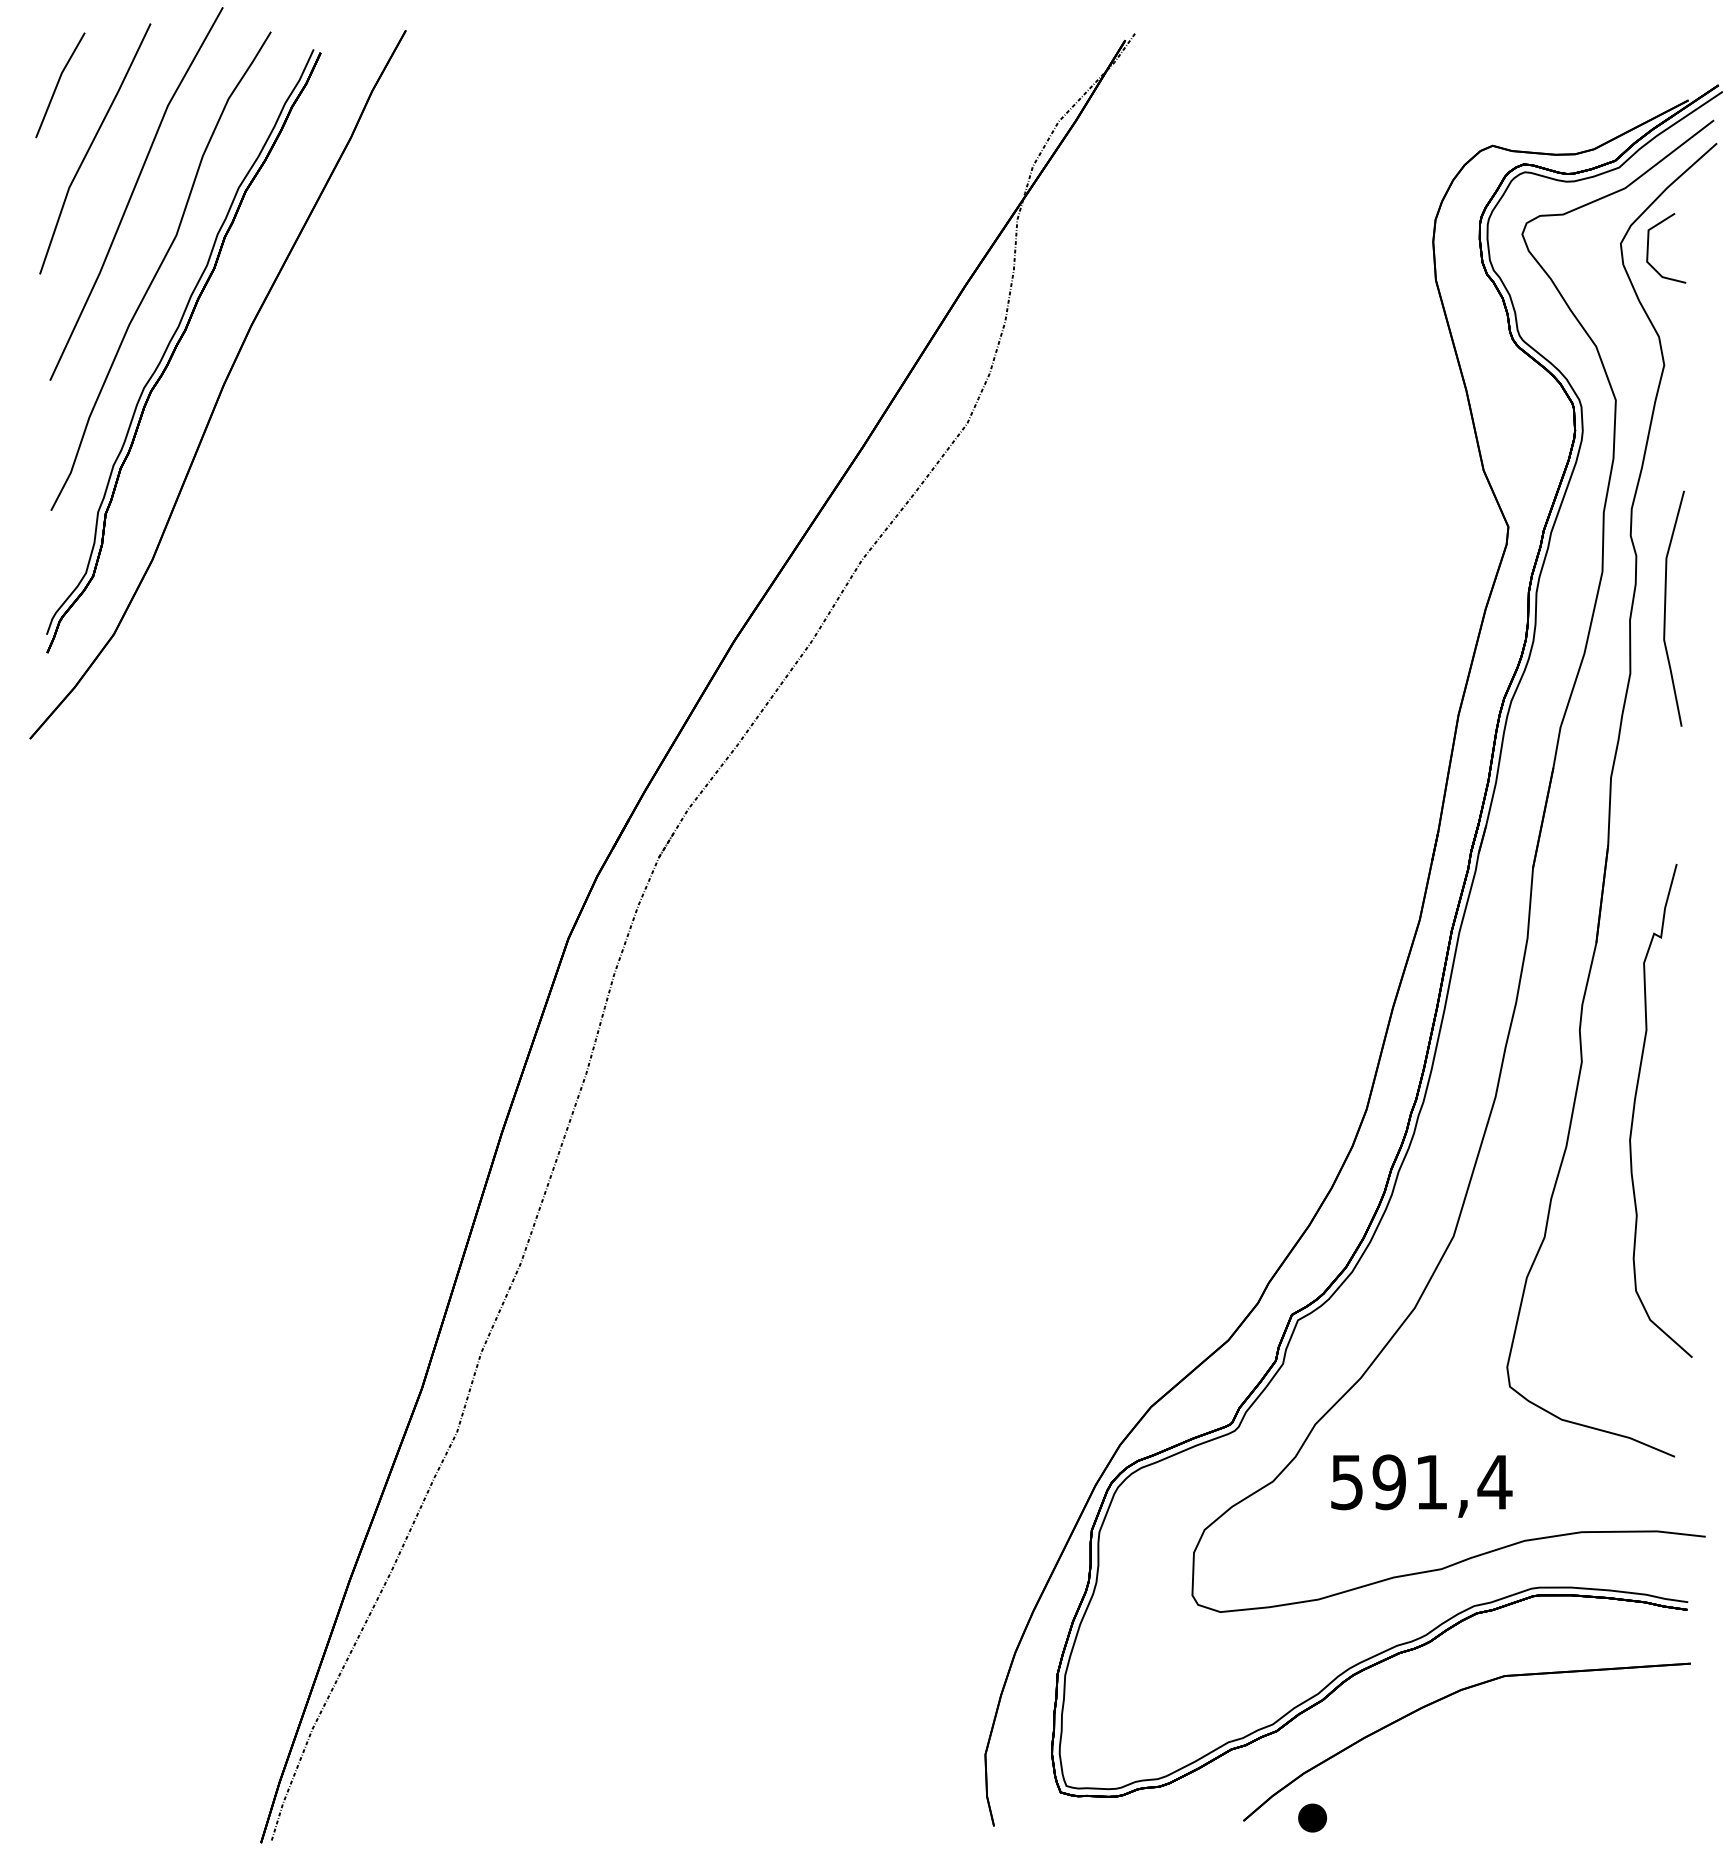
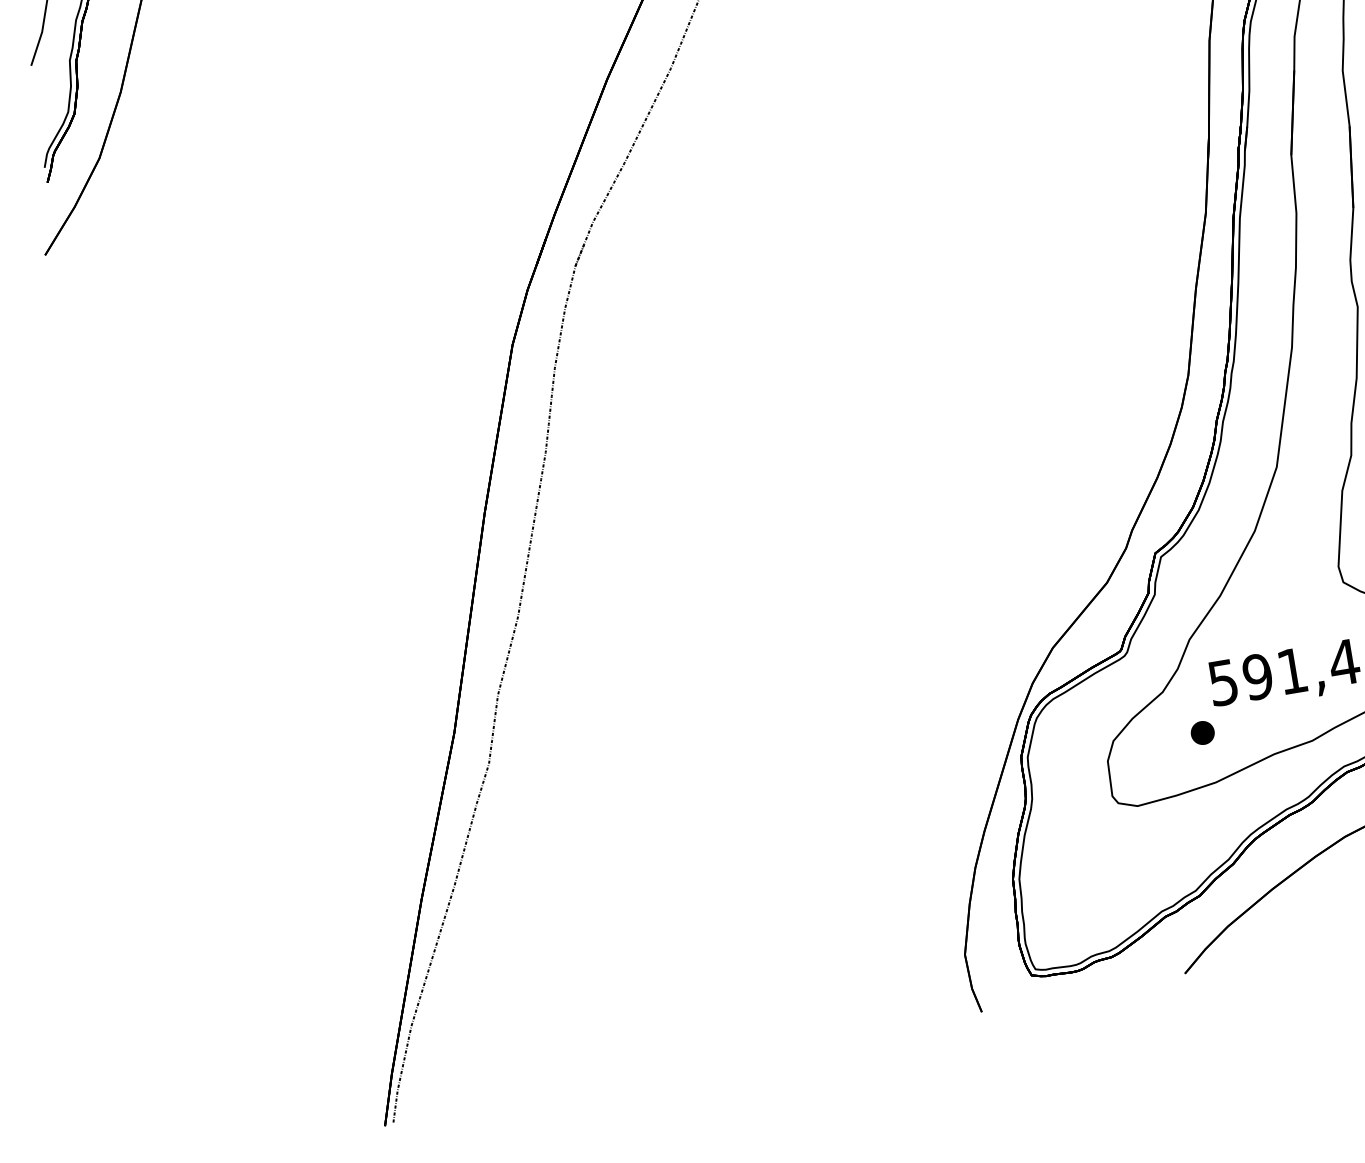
part: (1312, 1817) -> (1202, 732), moved

